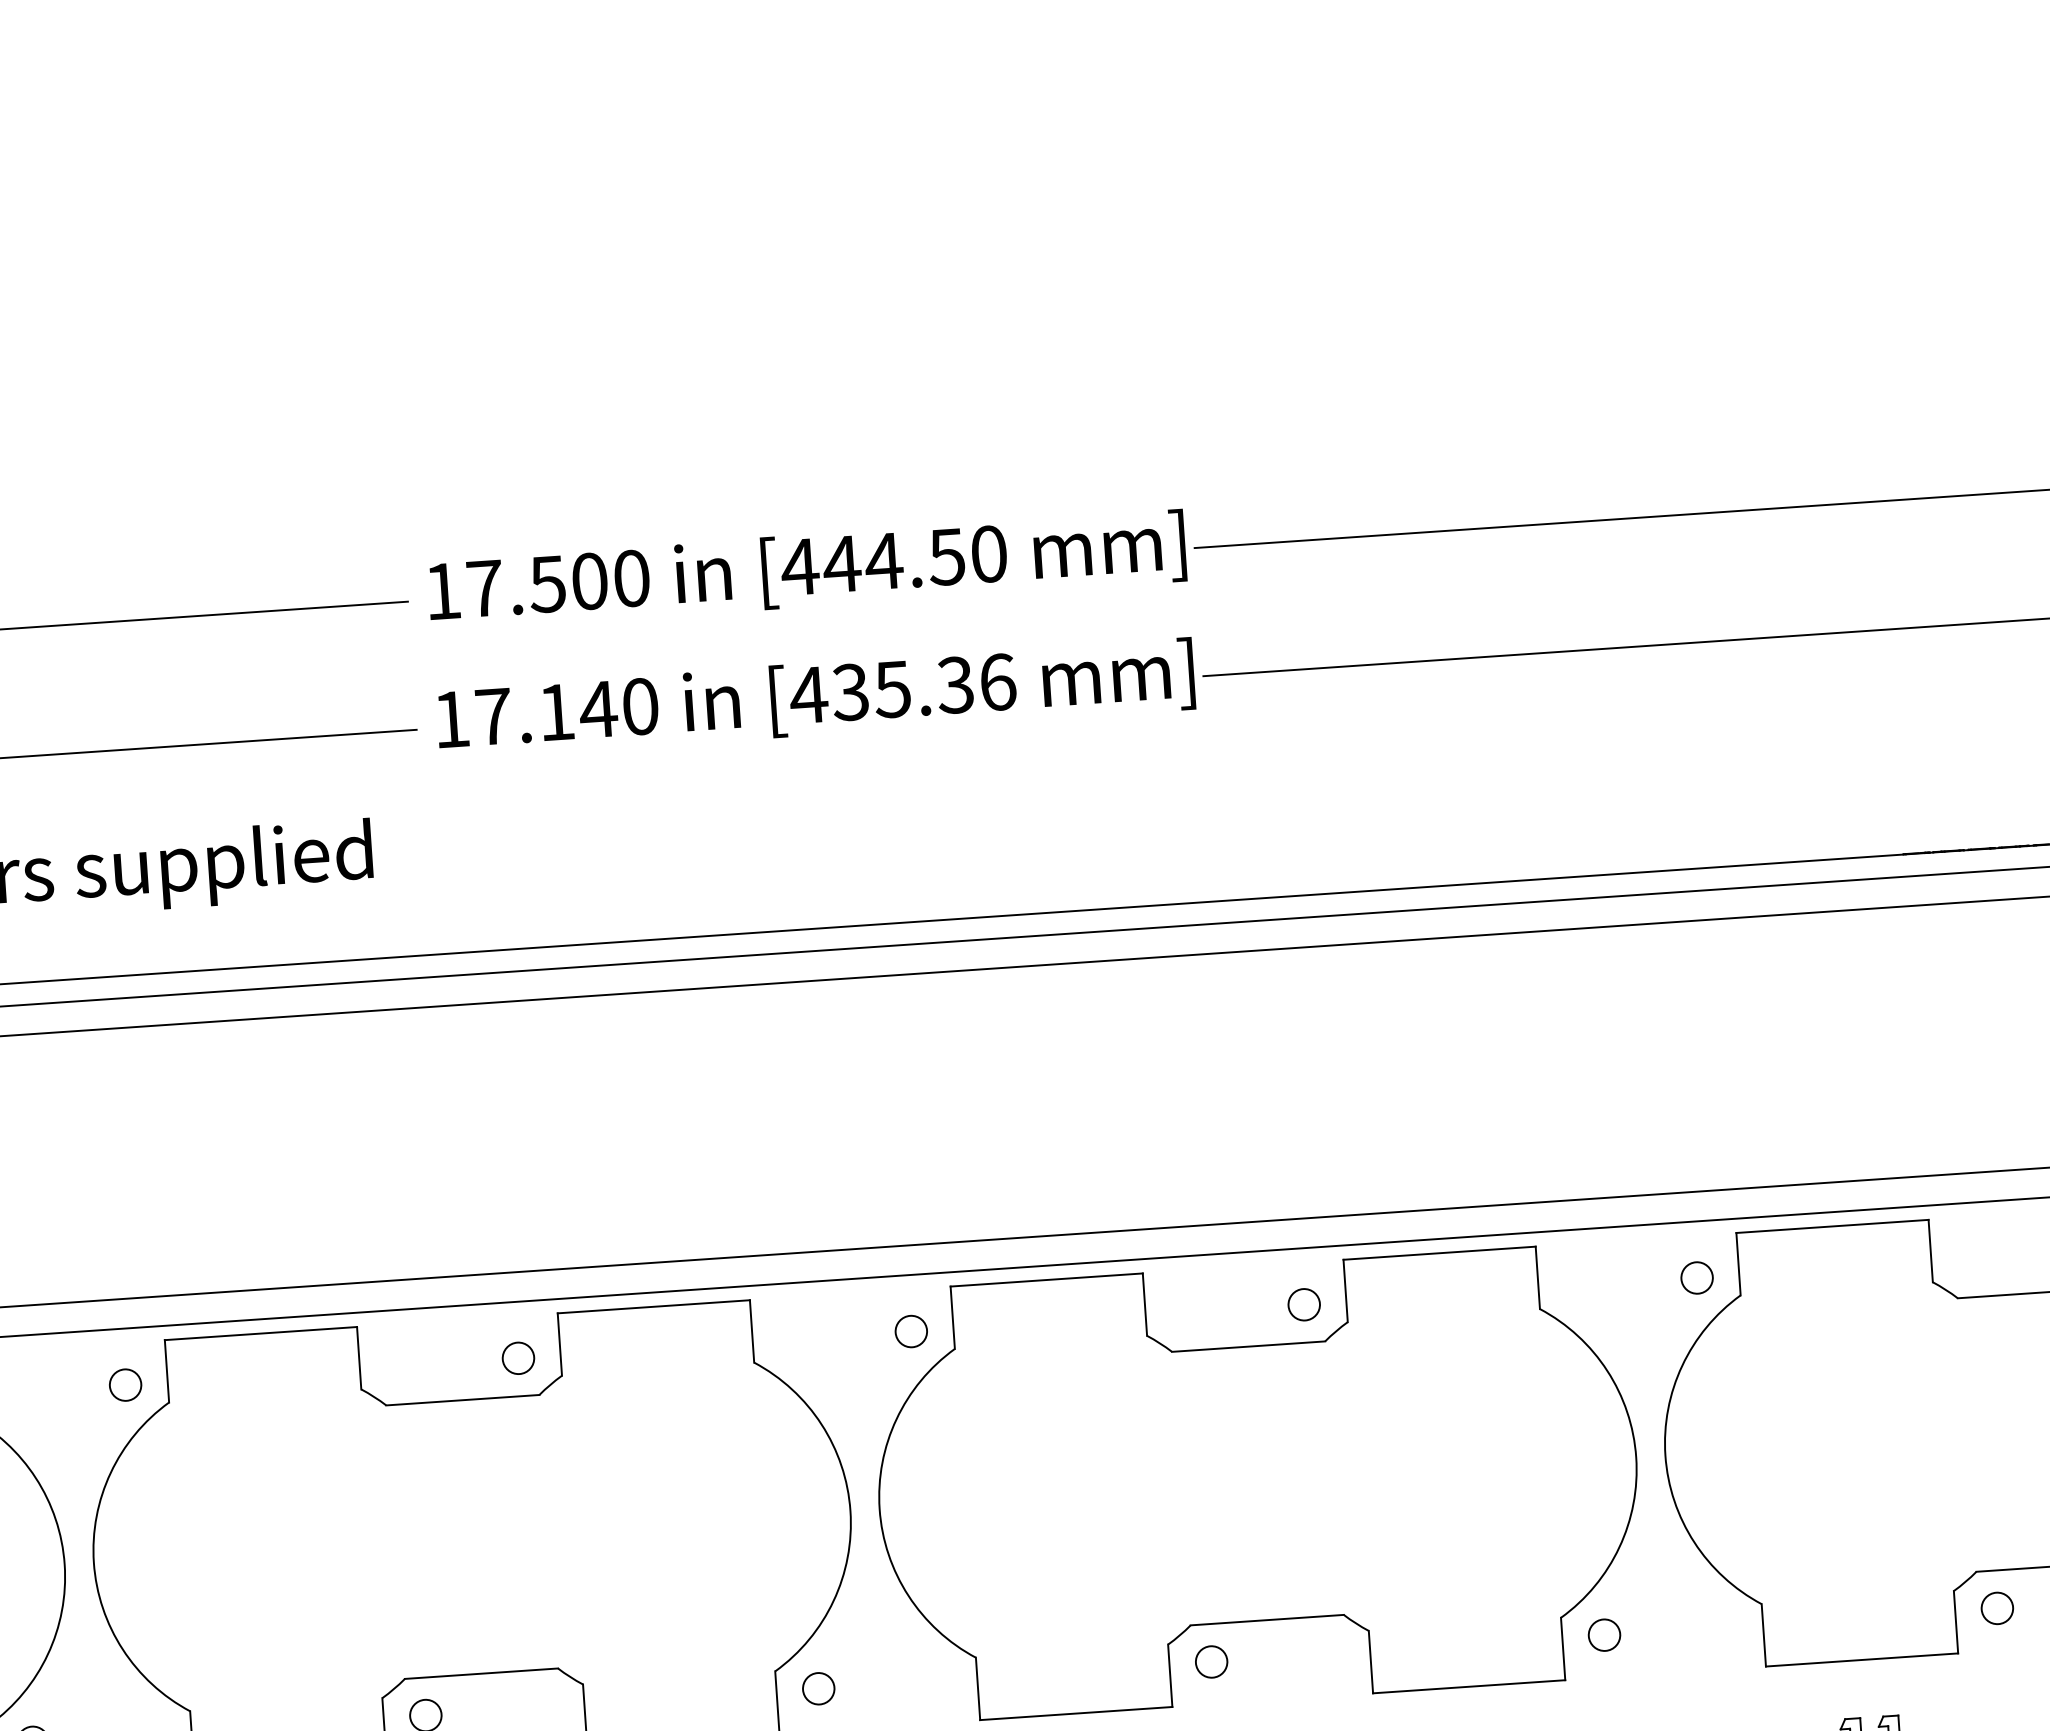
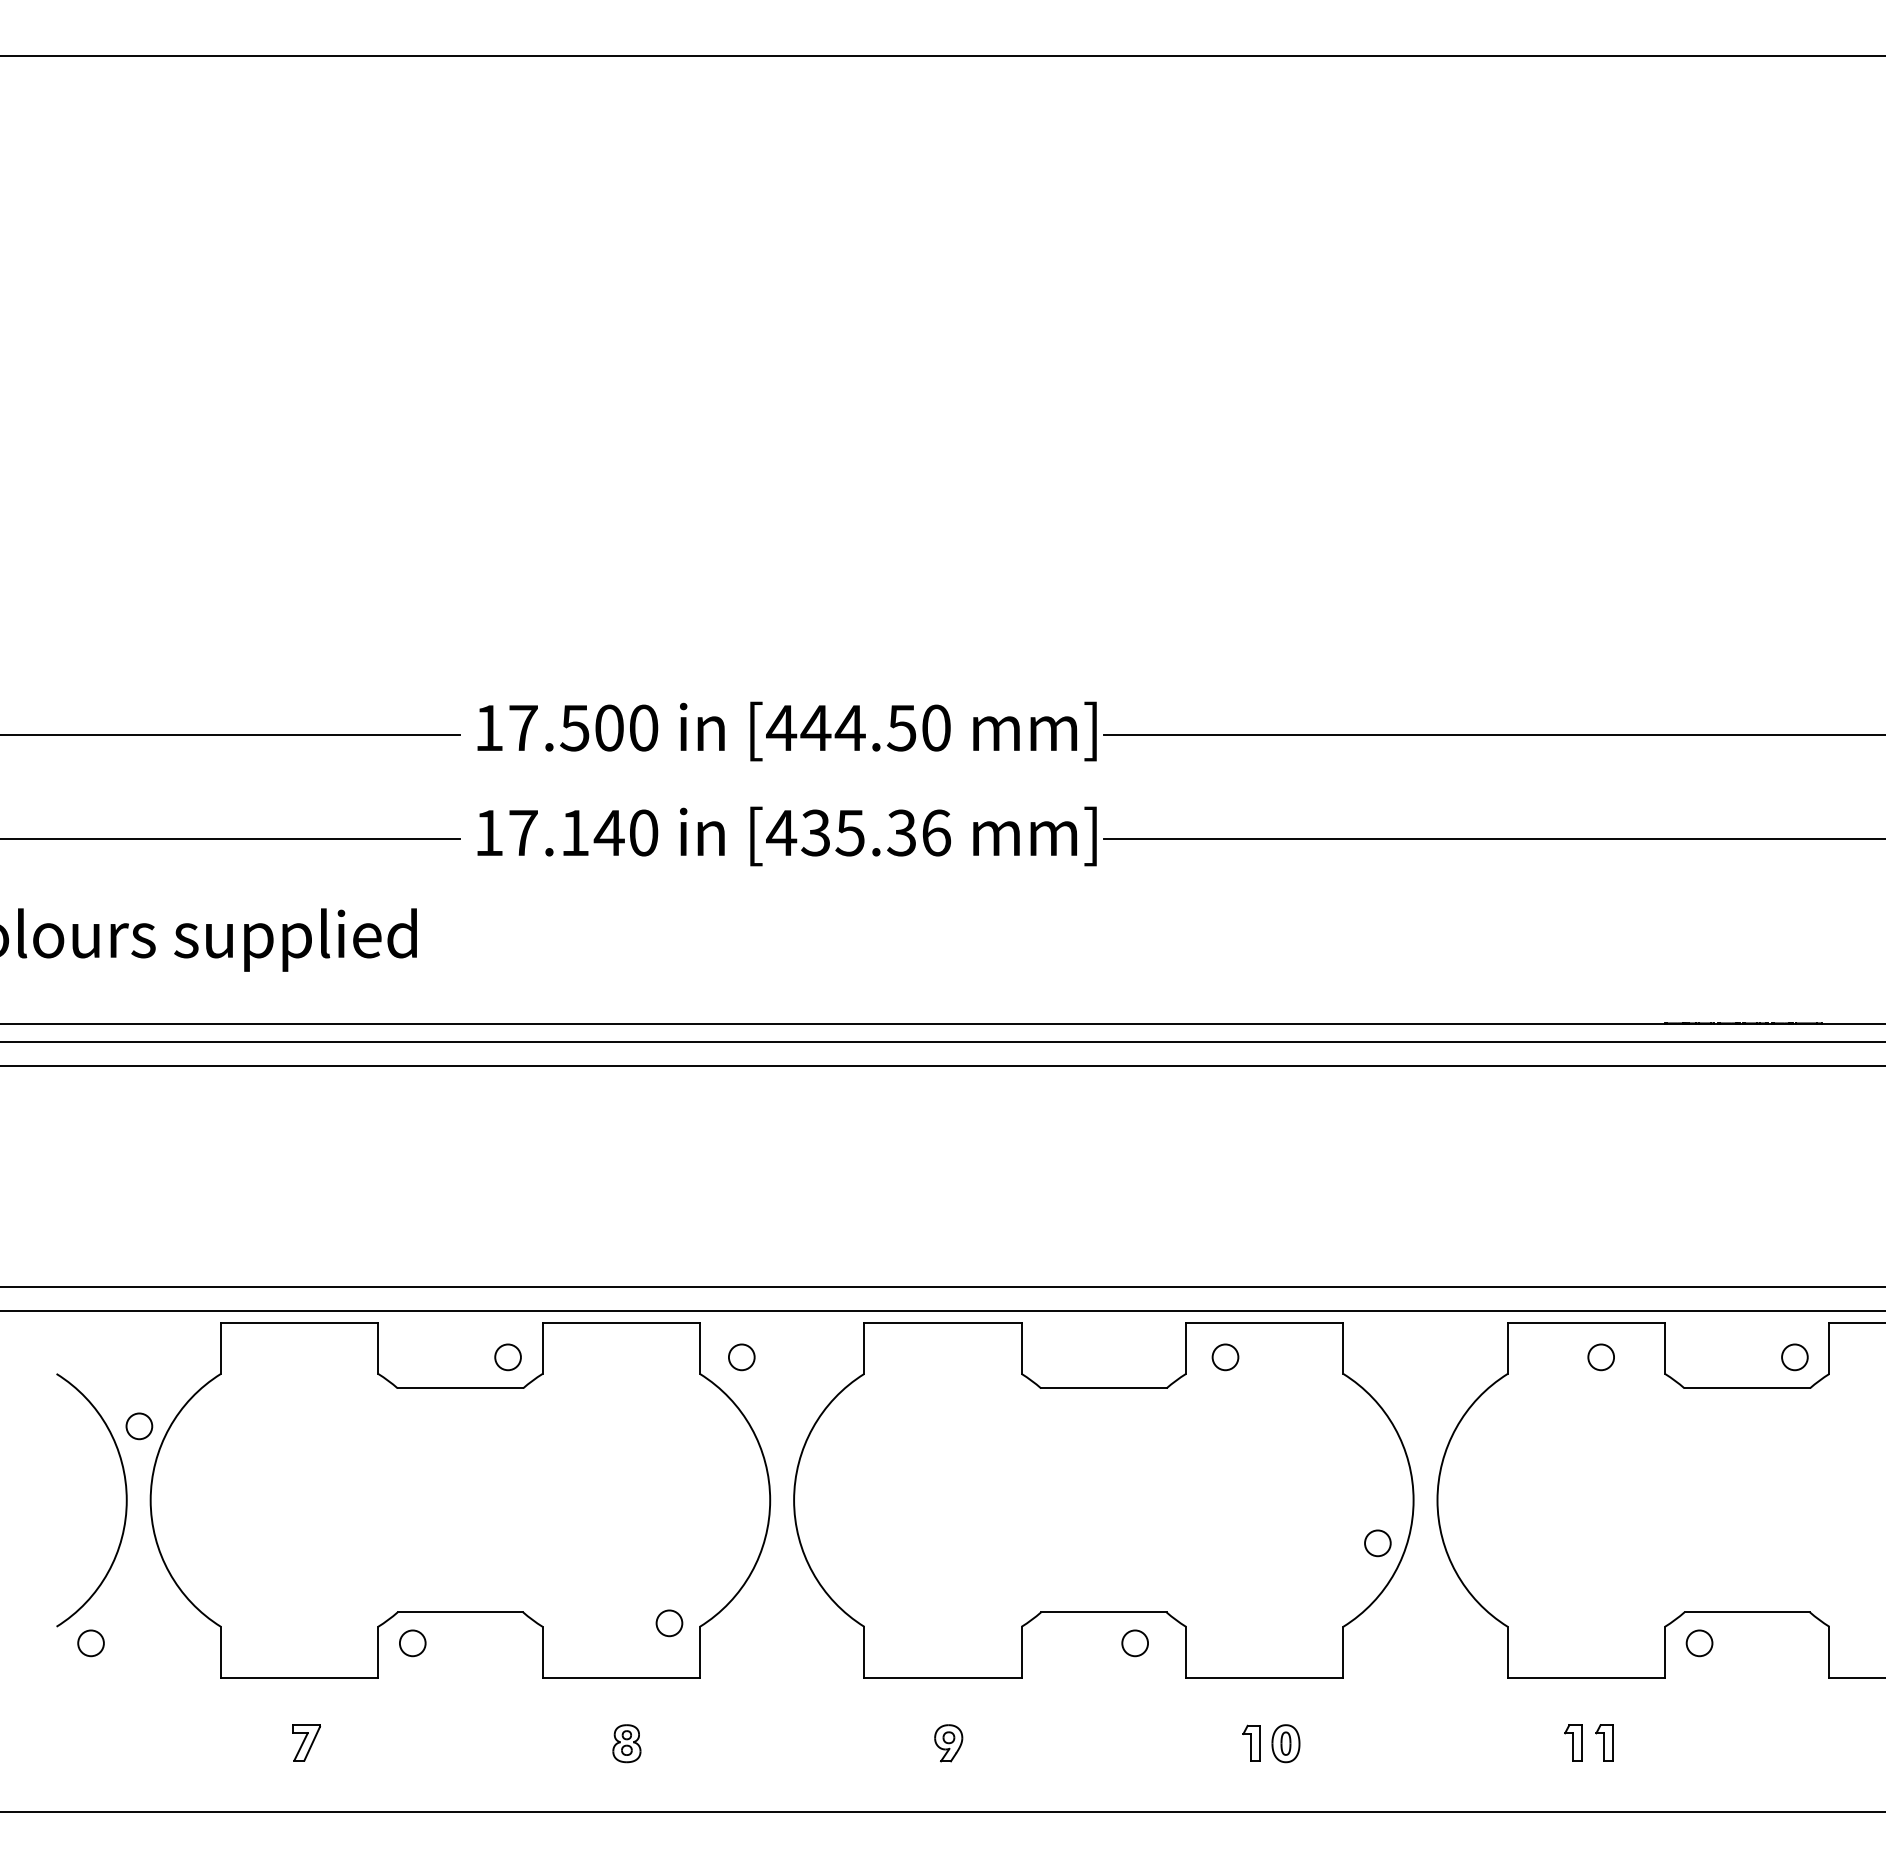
circle: (1696, 1278) -> (1600, 1357), moved
circle: (1304, 1304) -> (1225, 1357), moved
circle: (911, 1331) -> (741, 1357), moved
circle: (125, 1385) -> (139, 1426), moved
circle: (1604, 1635) -> (1377, 1543), moved
circle: (1210, 1662) -> (1134, 1643), moved
circle: (818, 1688) -> (669, 1623), moved

